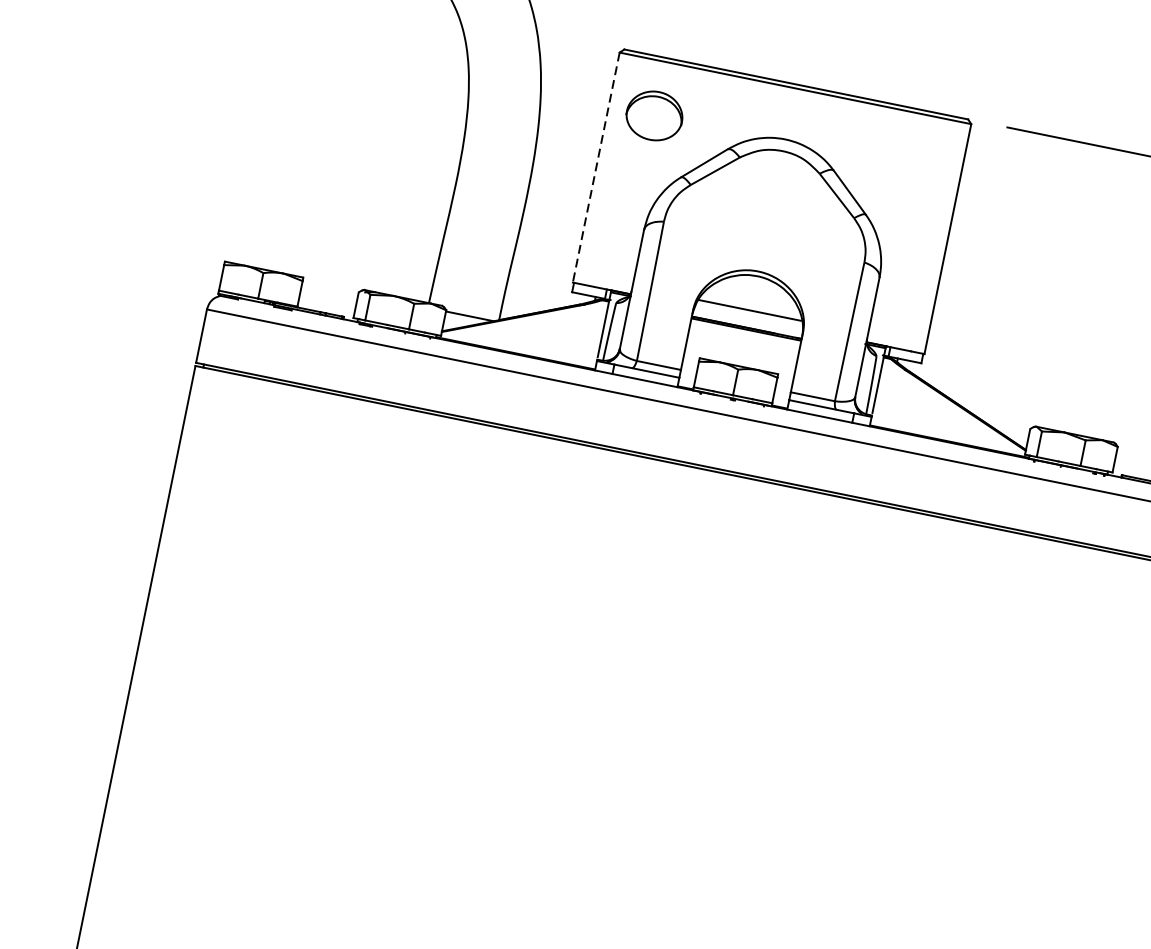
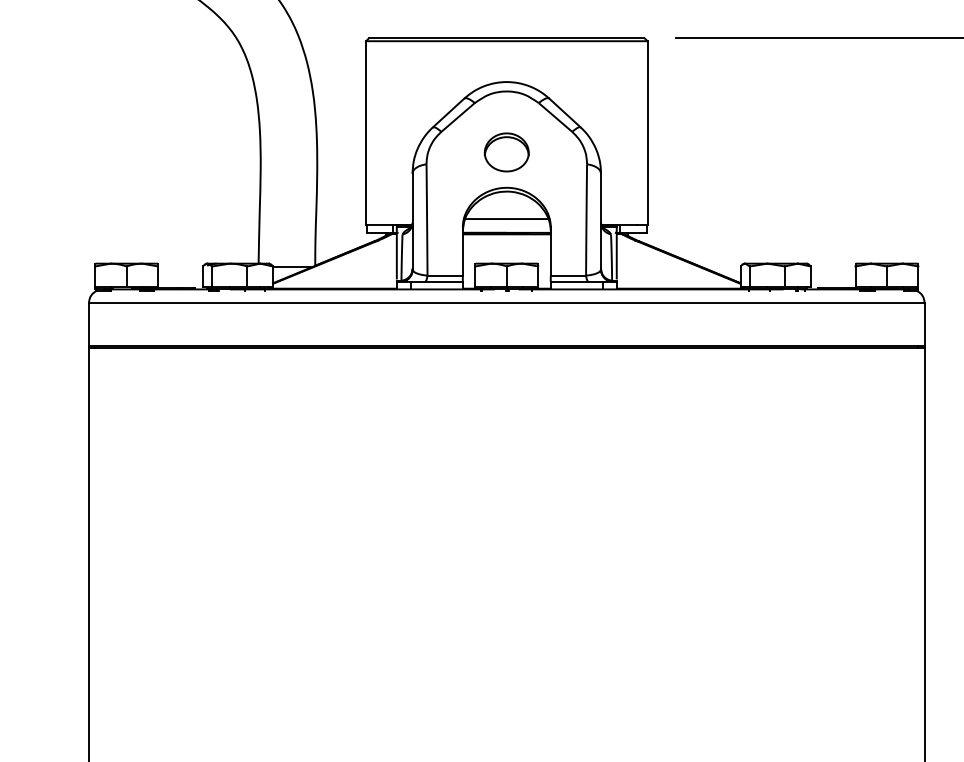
part: (654, 115) -> (506, 152), moved
line: (596, 167) -> (366, 133), dashed -> solid

